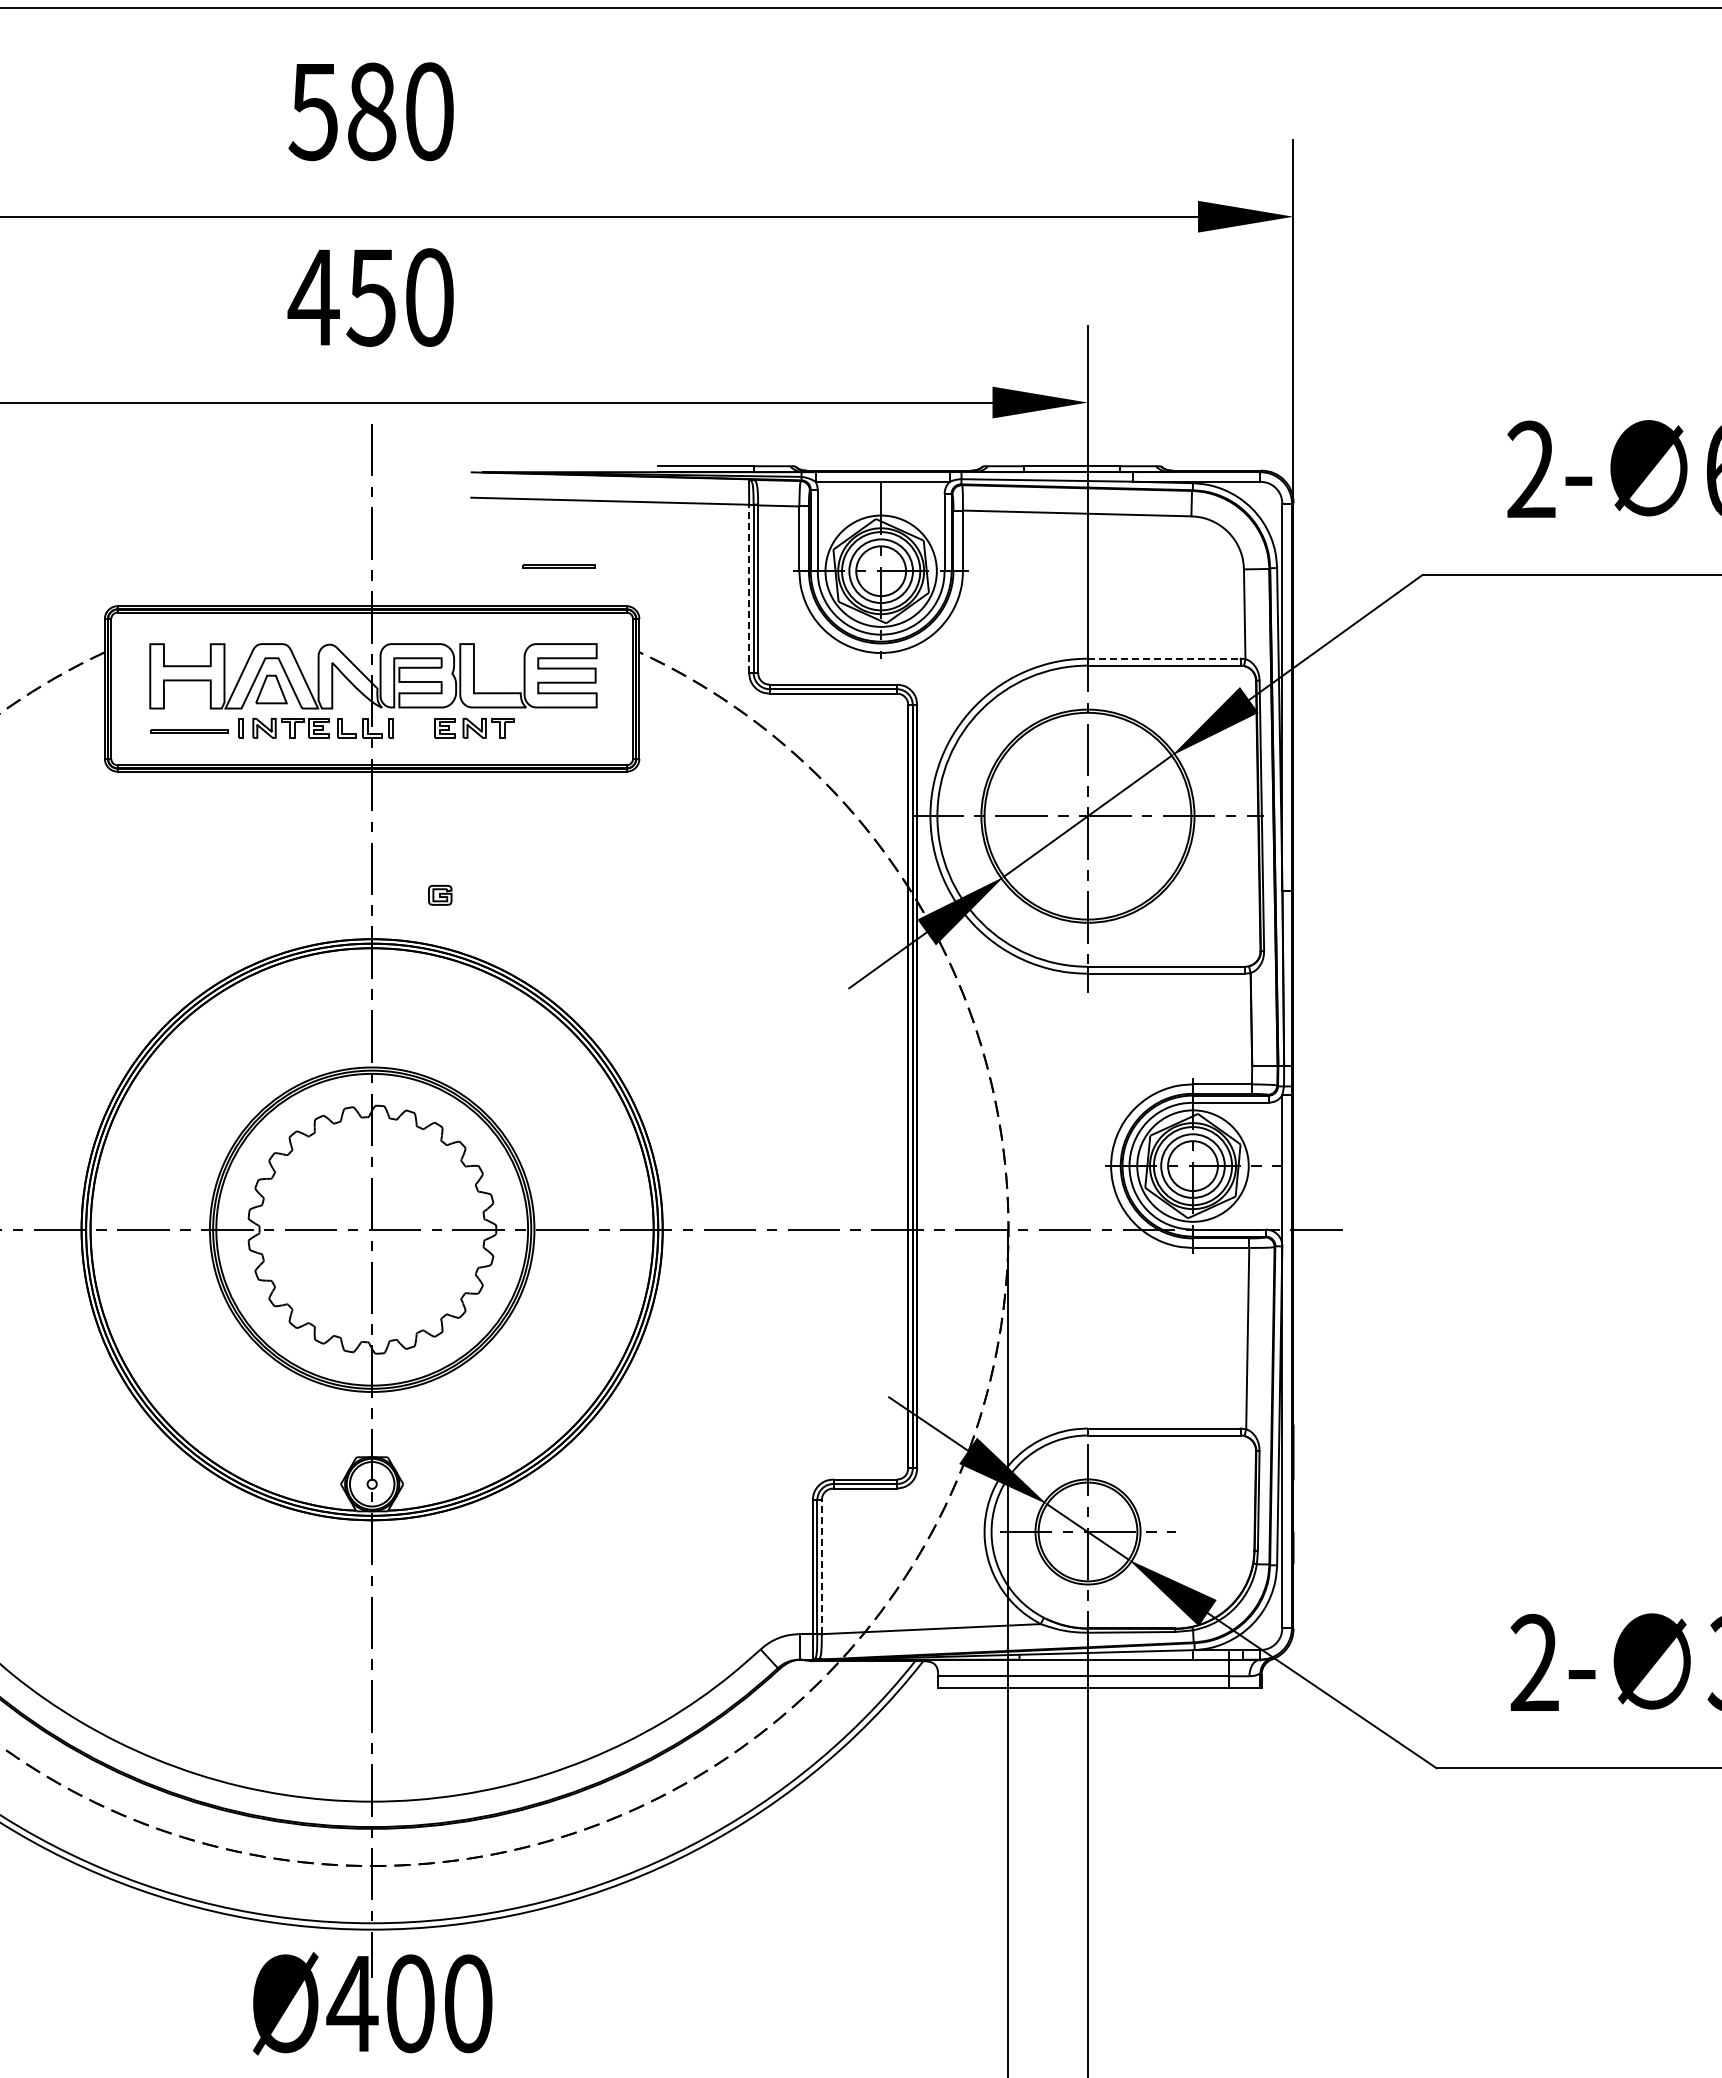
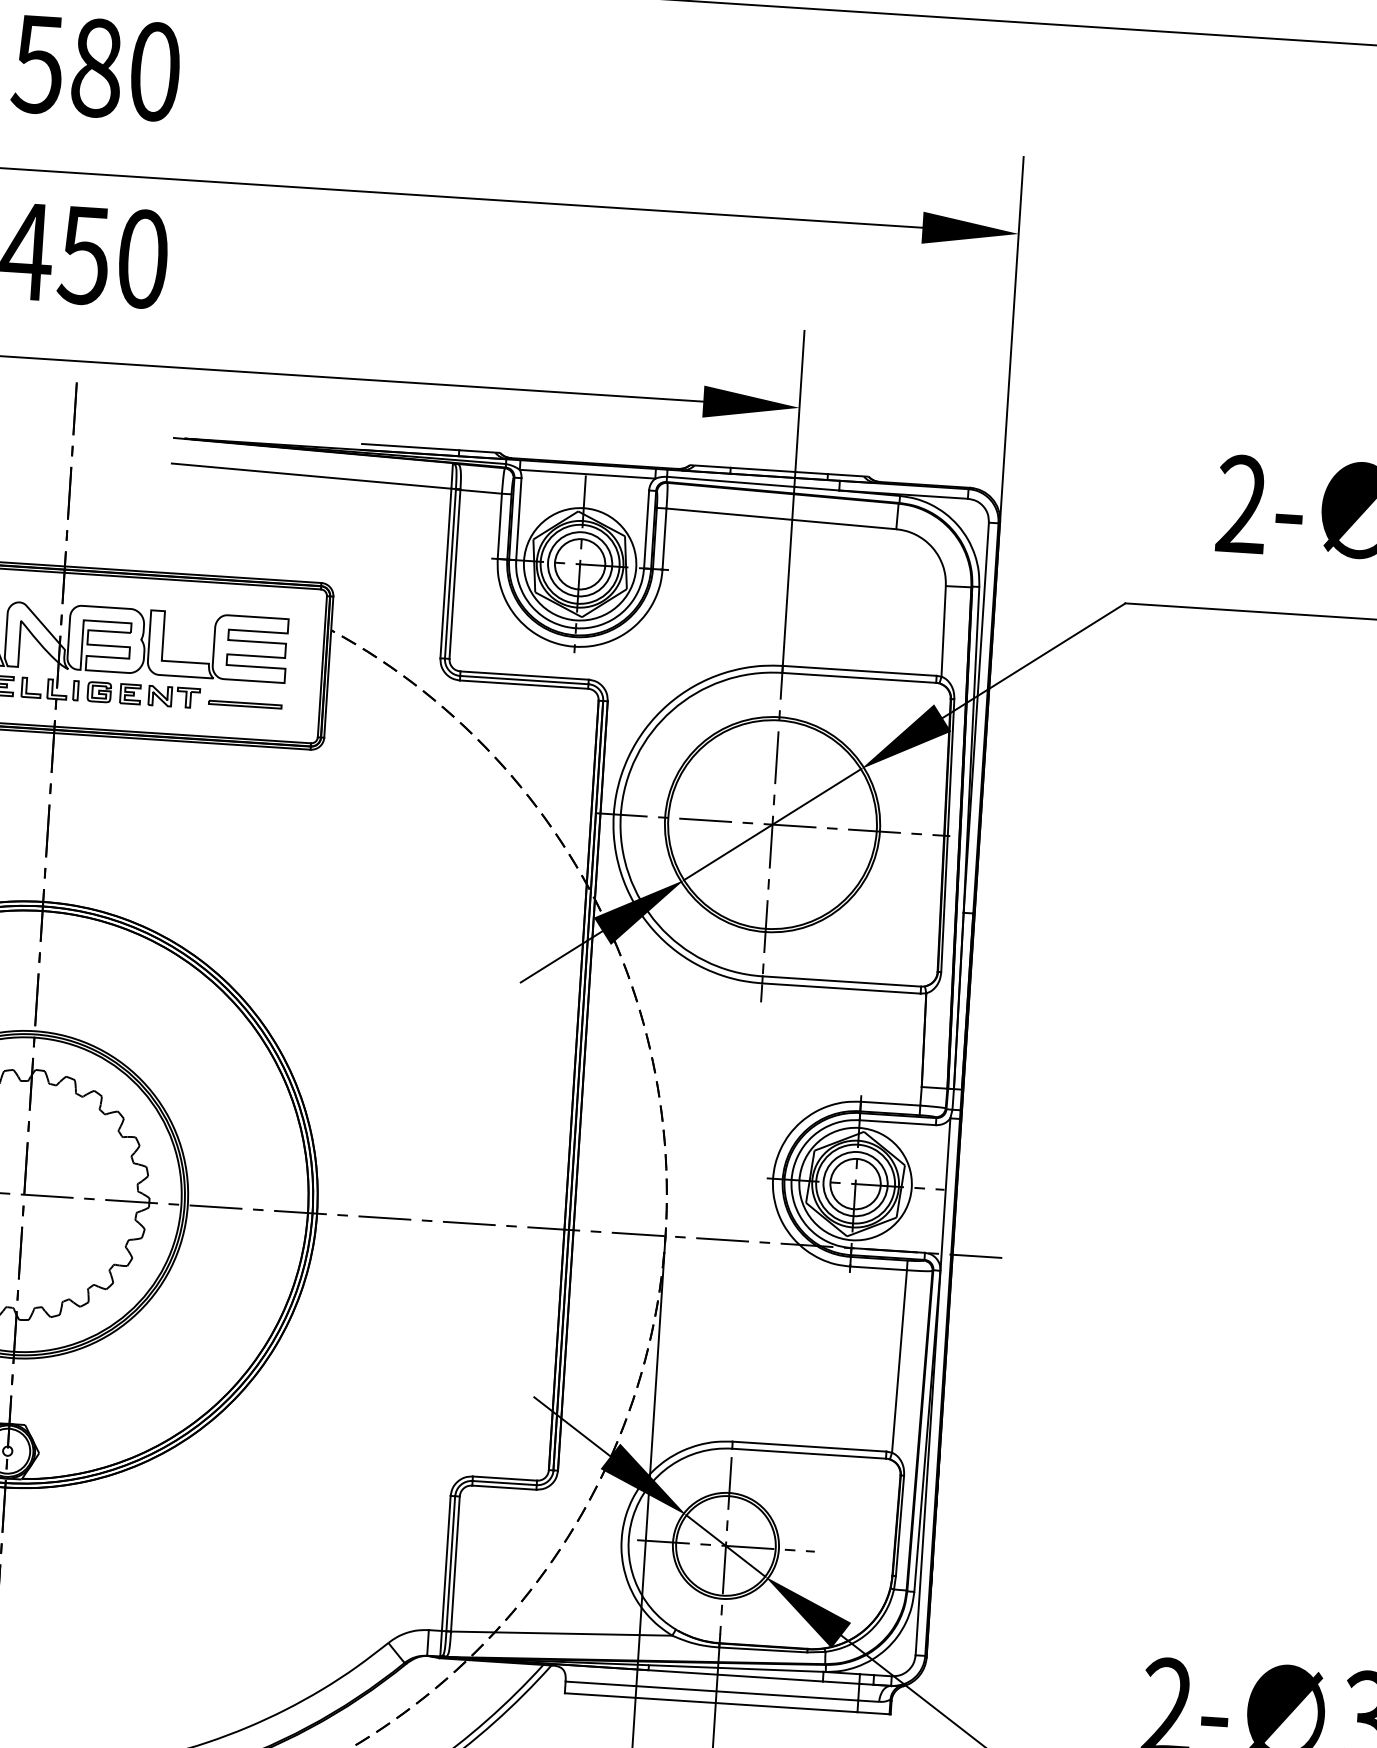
line: (558, 565) -> (244, 703), moved
line: (749, 588) -> (446, 573), dashed -> solid
line: (1164, 658) -> (859, 670), dashed -> solid
part: (440, 895) -> (99, 692), moved
line: (821, 1566) -> (455, 1563), dashed -> solid

